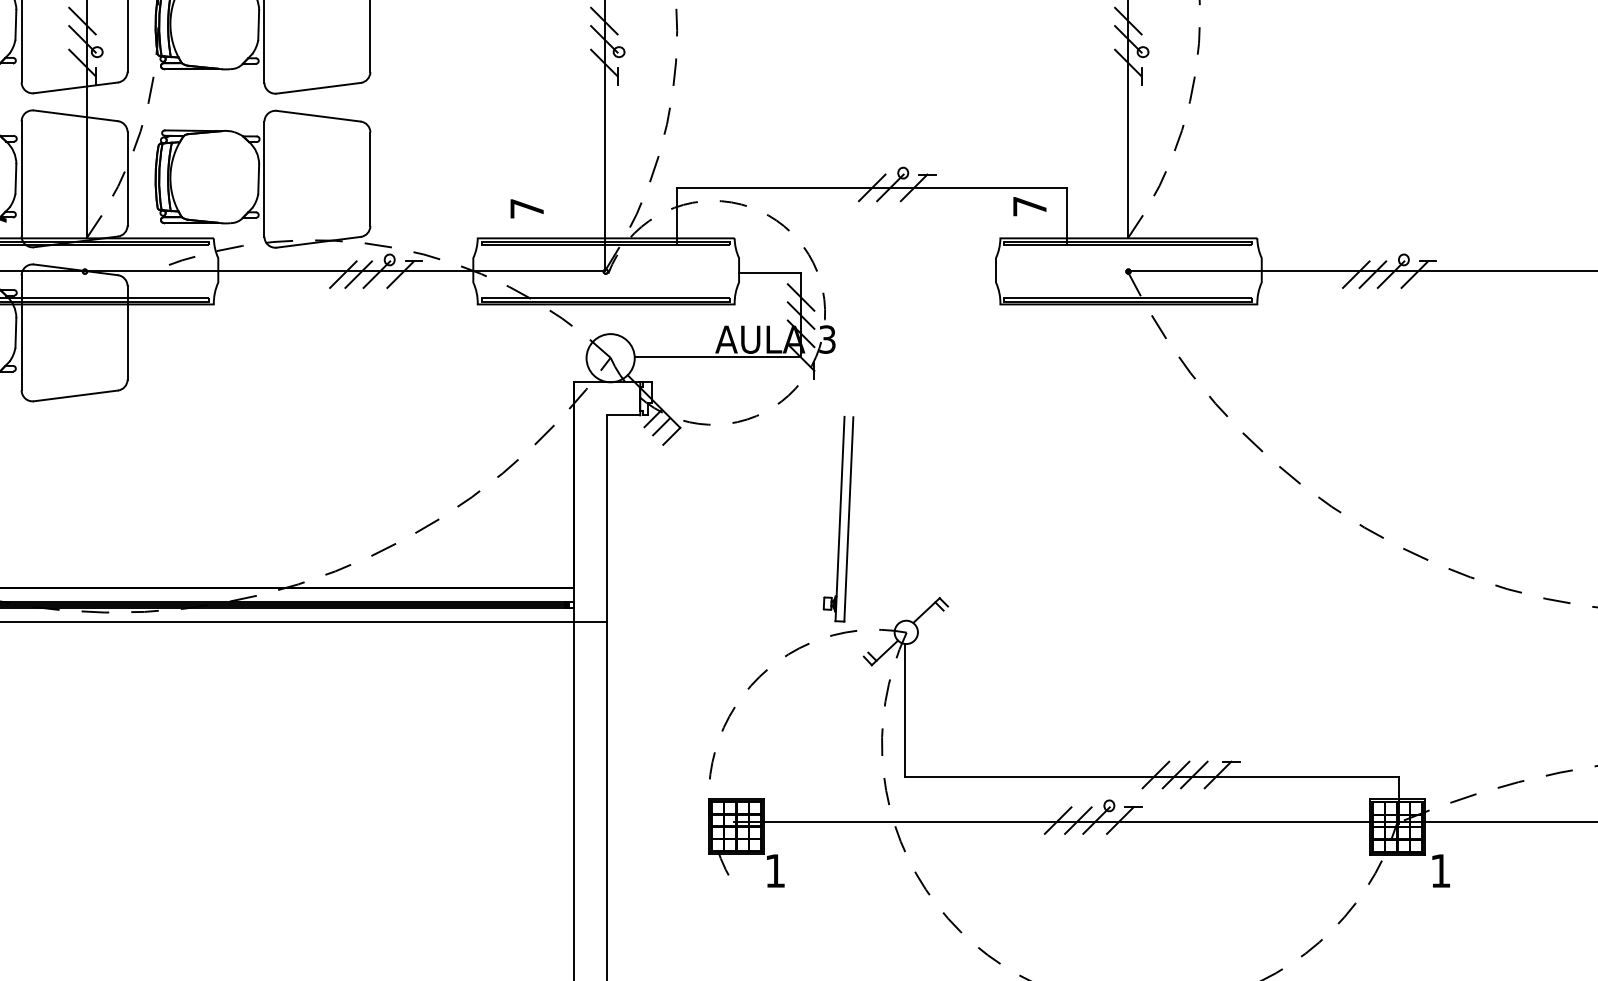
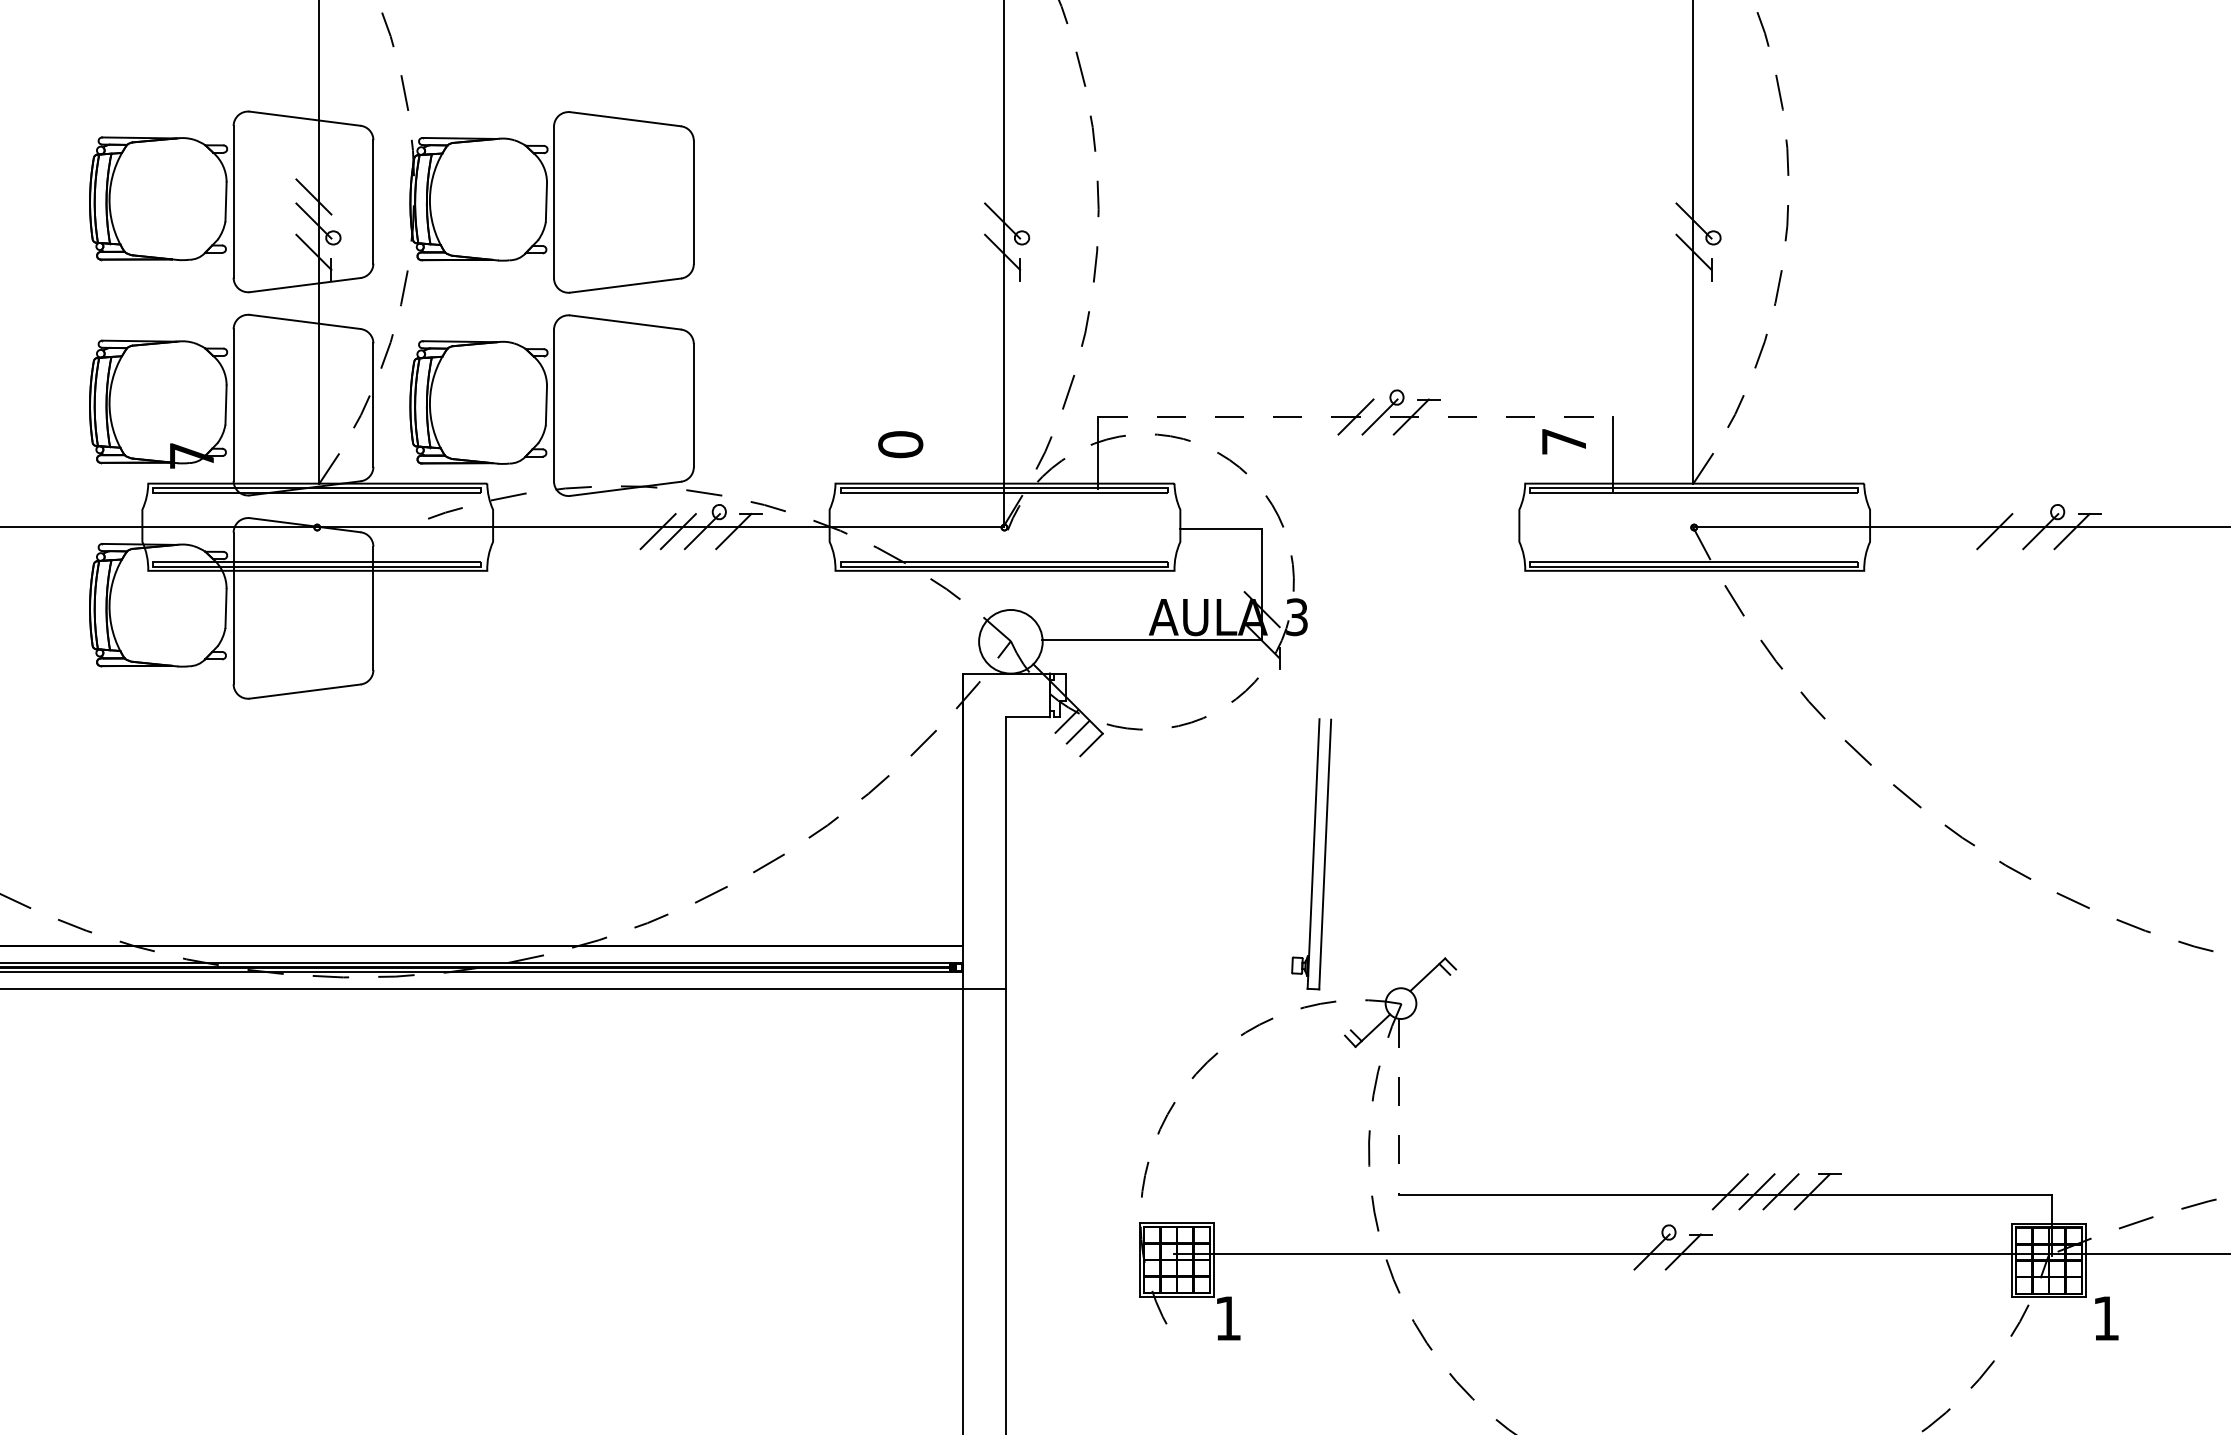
line: (604, 20) -> (1002, 196), removed
line: (1127, 20) -> (1693, 196), removed
line: (872, 188) -> (1356, 417), solid -> dashed
text: (527, 208) -> (900, 444), 7 -> 0
line: (1372, 274) -> (2016, 531), removed
line: (800, 297) -> (1261, 561), removed
line: (800, 315) -> (1261, 585), removed
line: (905, 711) -> (1399, 1107), solid -> dashed
line: (1057, 820) -> (1600, 1251), removed
line: (1077, 820) -> (1627, 1251), removed

